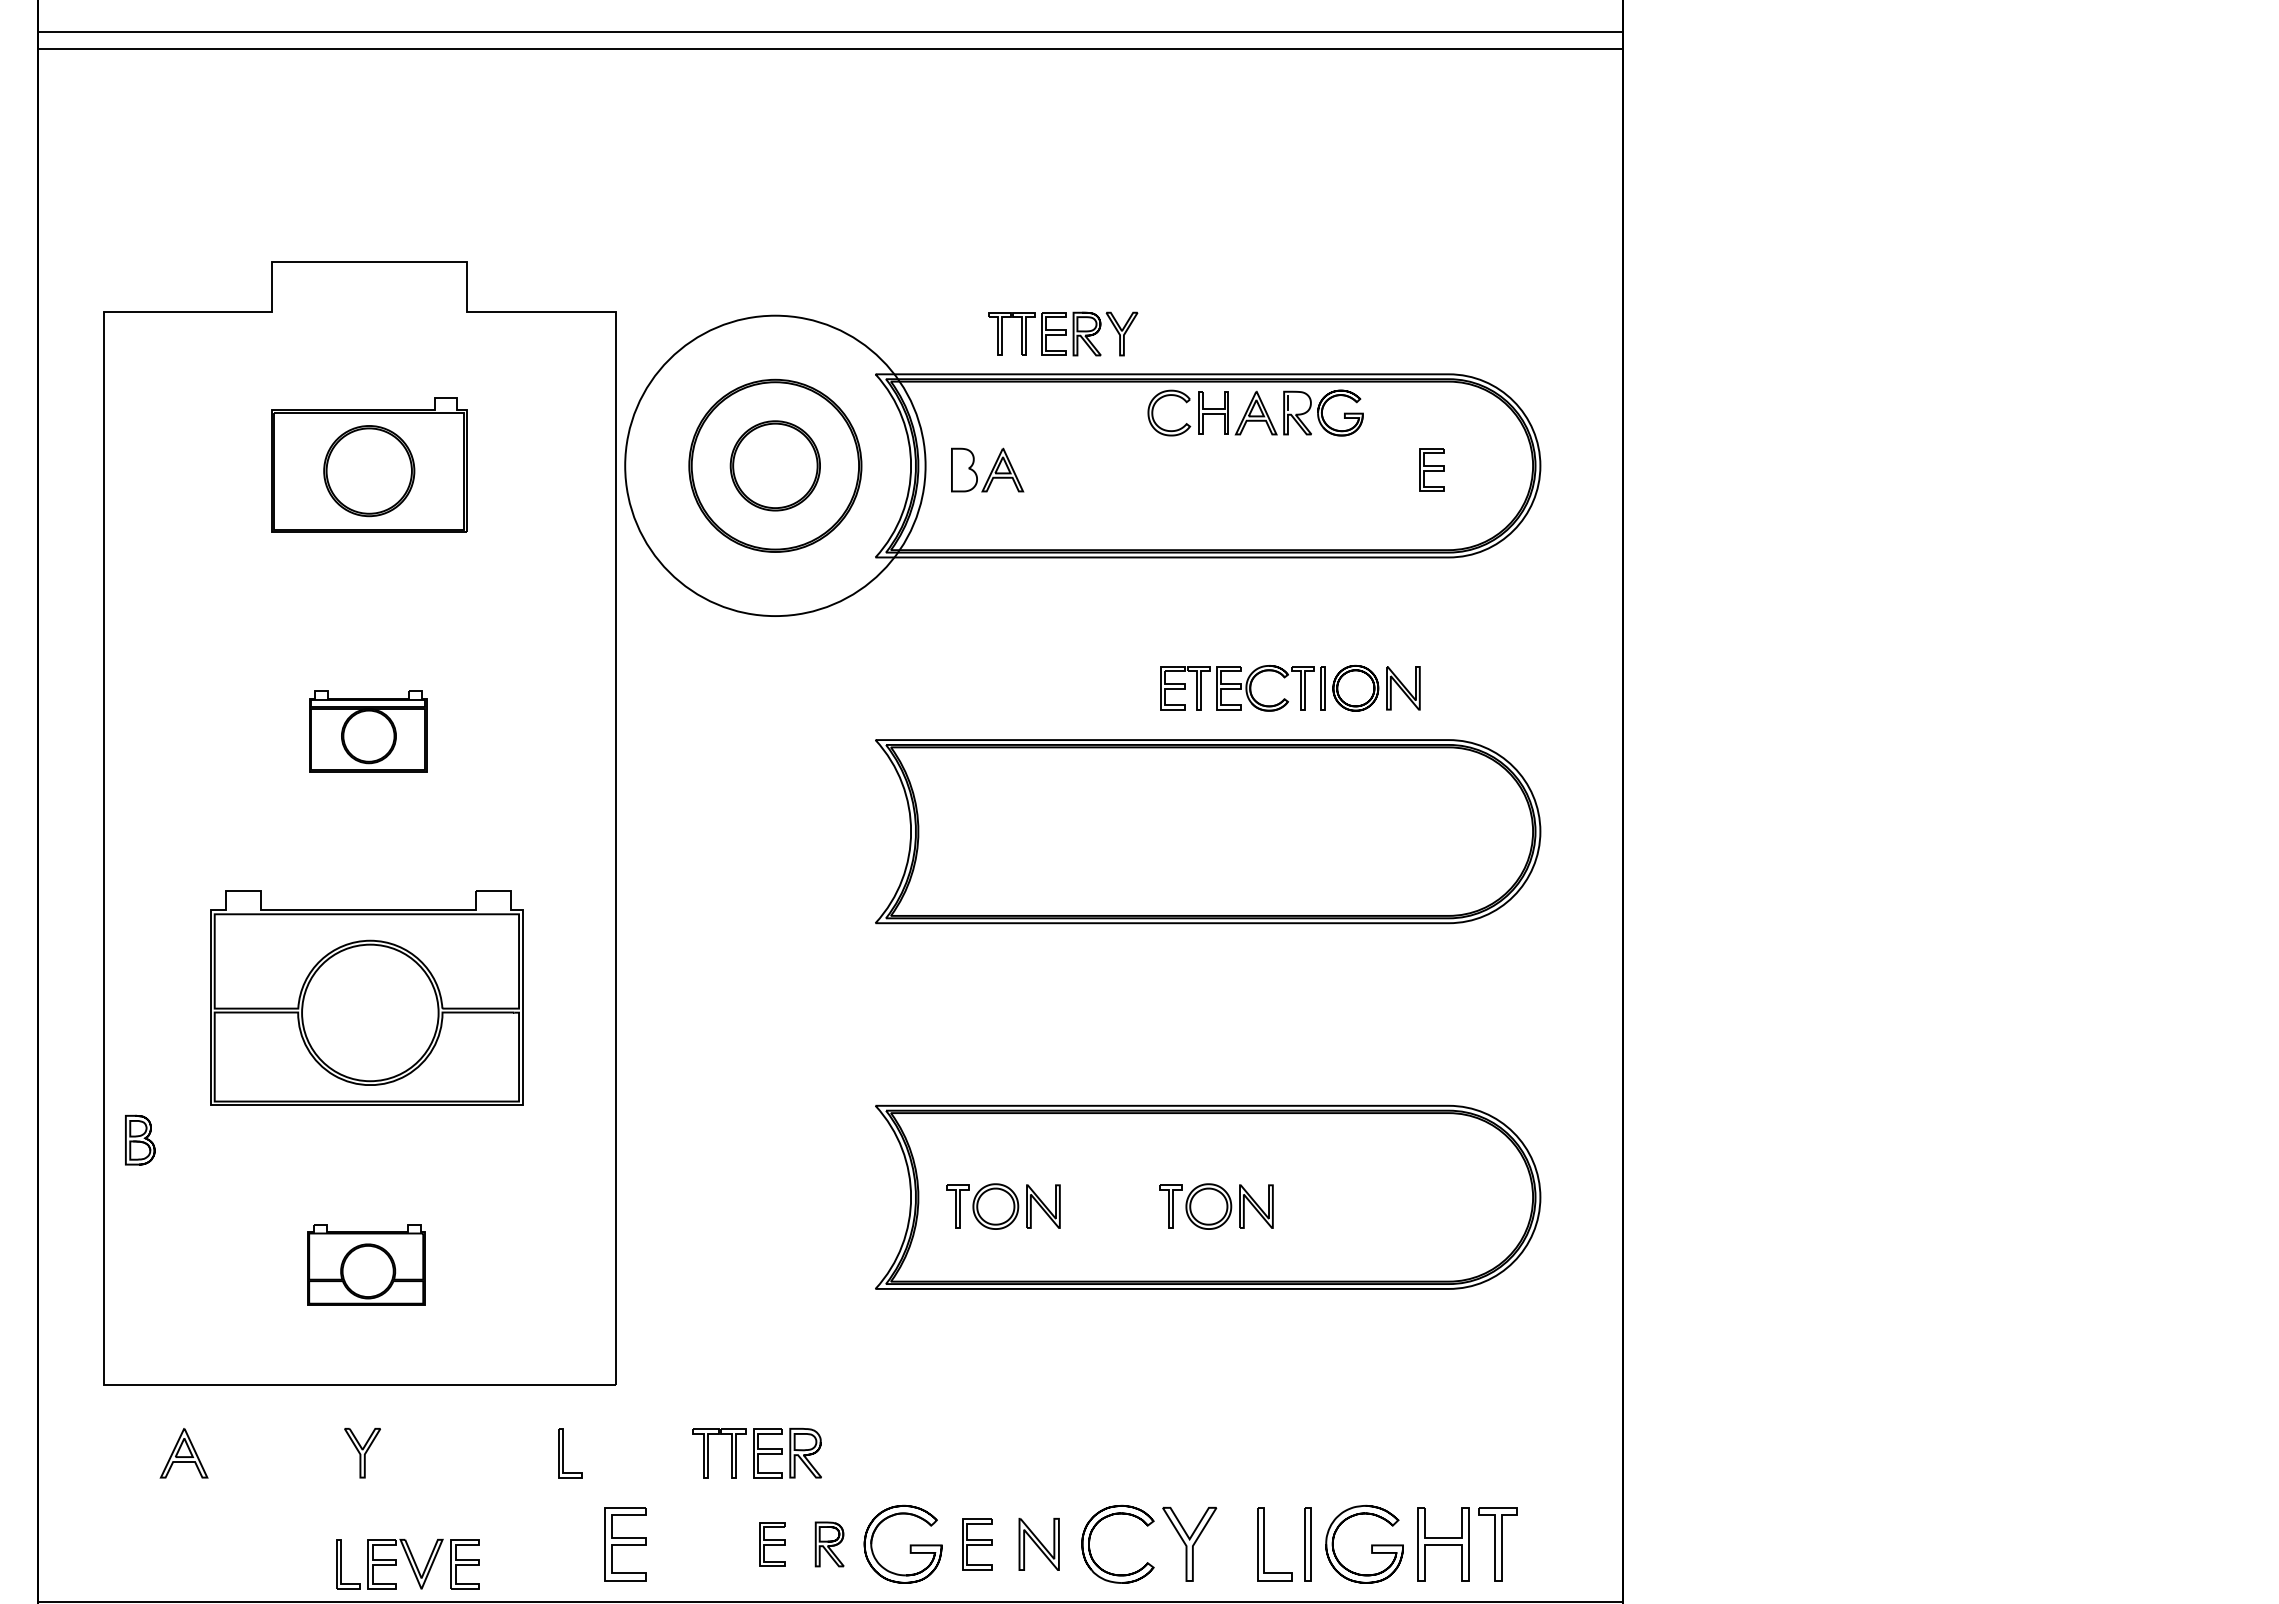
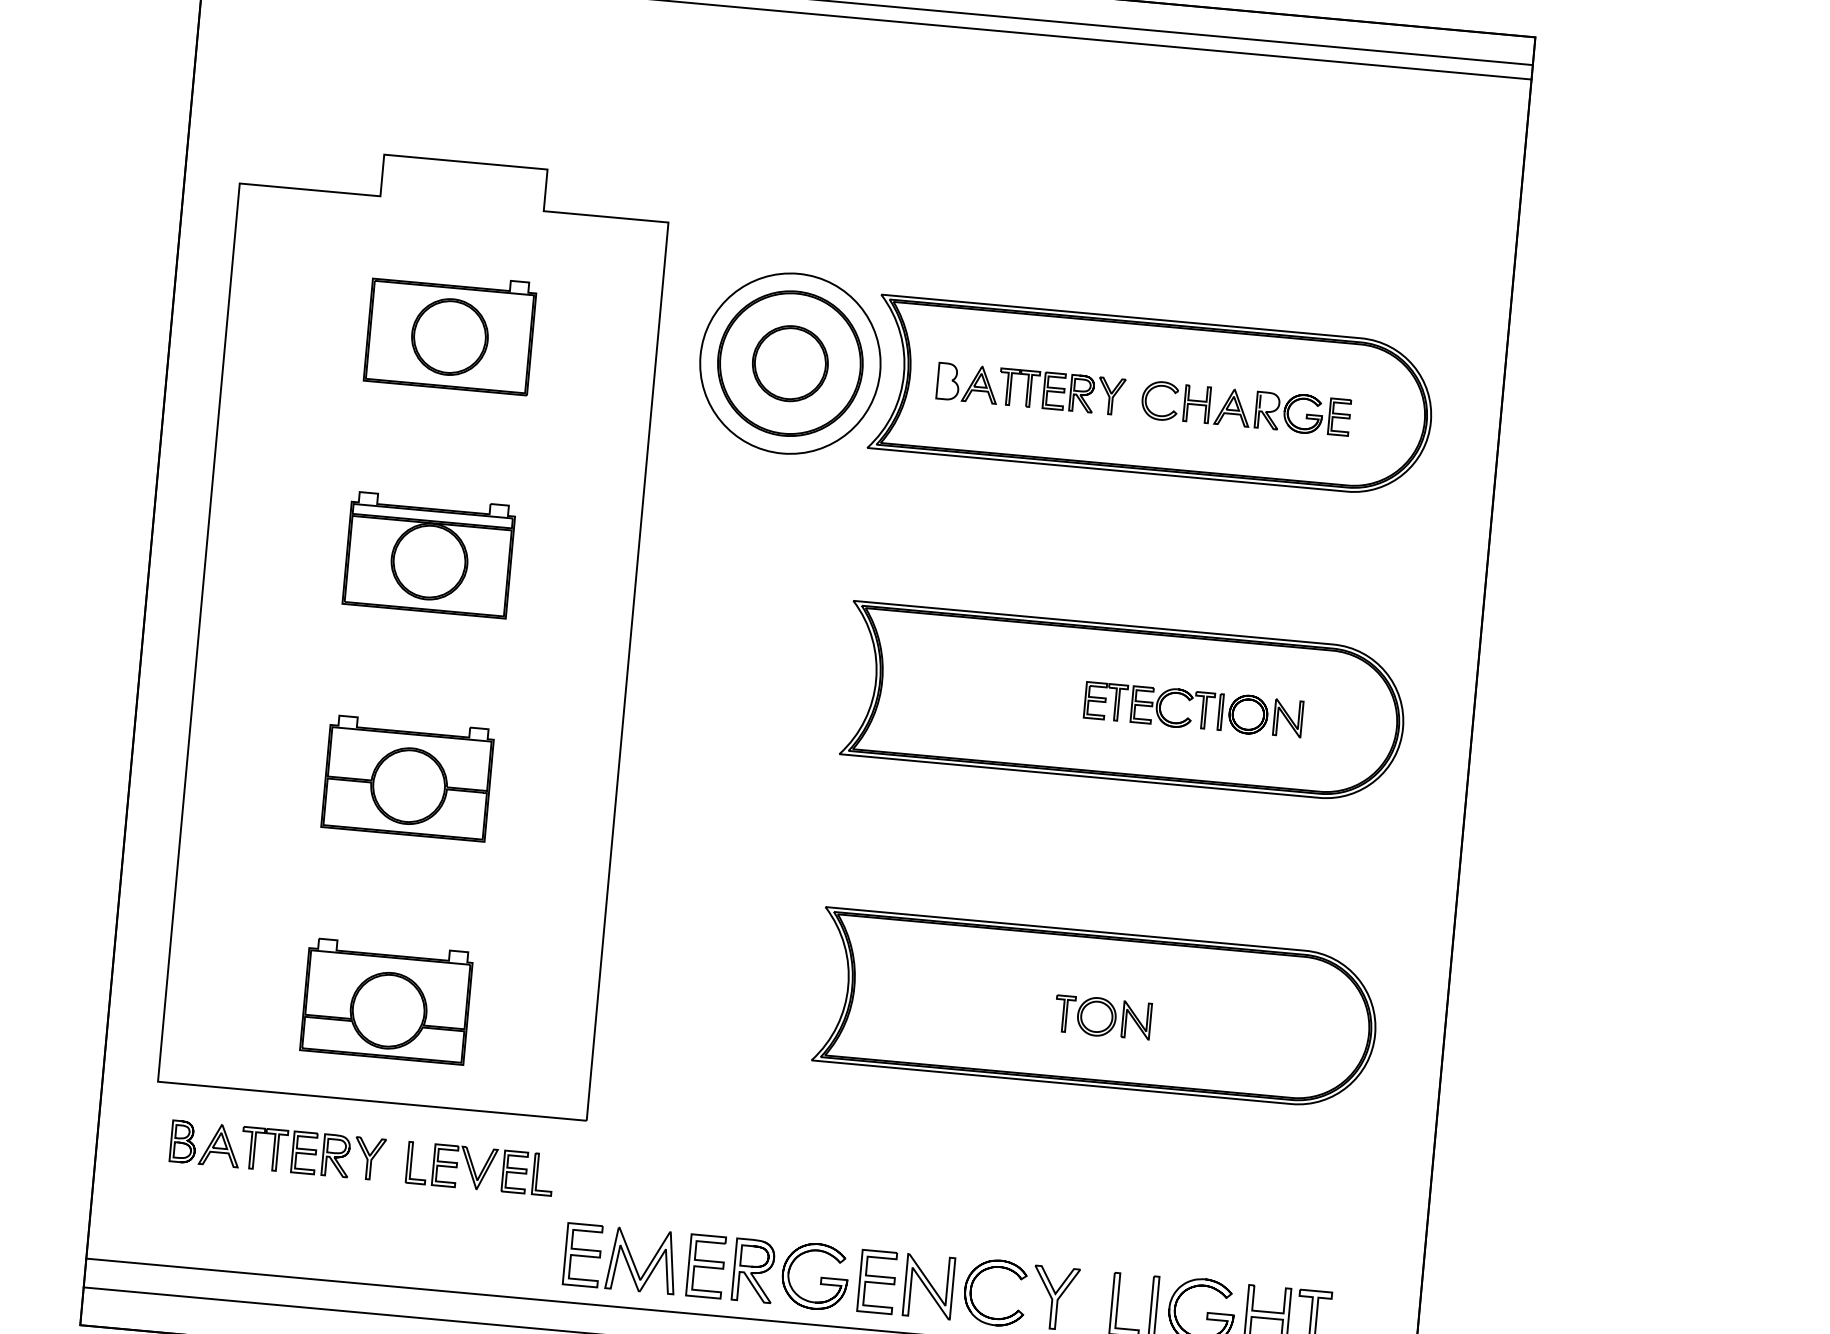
part: (1063, 333) -> (1062, 391), moved
part: (1255, 412) -> (1232, 406), moved
circle: (775, 465) -> (790, 363), size x0.71
part: (1300, 688) -> (1202, 710), moved
part: (368, 731) -> (429, 555), size x1.67
part: (367, 998) -> (408, 778), size x0.62
part: (140, 1139) -> (183, 1141), moved
part: (1003, 1206) -> (924, 1001), removed
part: (366, 1264) -> (387, 1001), size x1.67
part: (756, 1453) -> (294, 1152), moved
part: (772, 1544) -> (705, 1266), size x1.67
part: (829, 1544) -> (753, 1270), size x1.67
part: (977, 1544) -> (877, 1282), size x1.43
part: (1039, 1544) -> (929, 1286), size x1.43
part: (688, 1549) -> (635, 1264), added
part: (407, 1564) -> (466, 1167), moved

